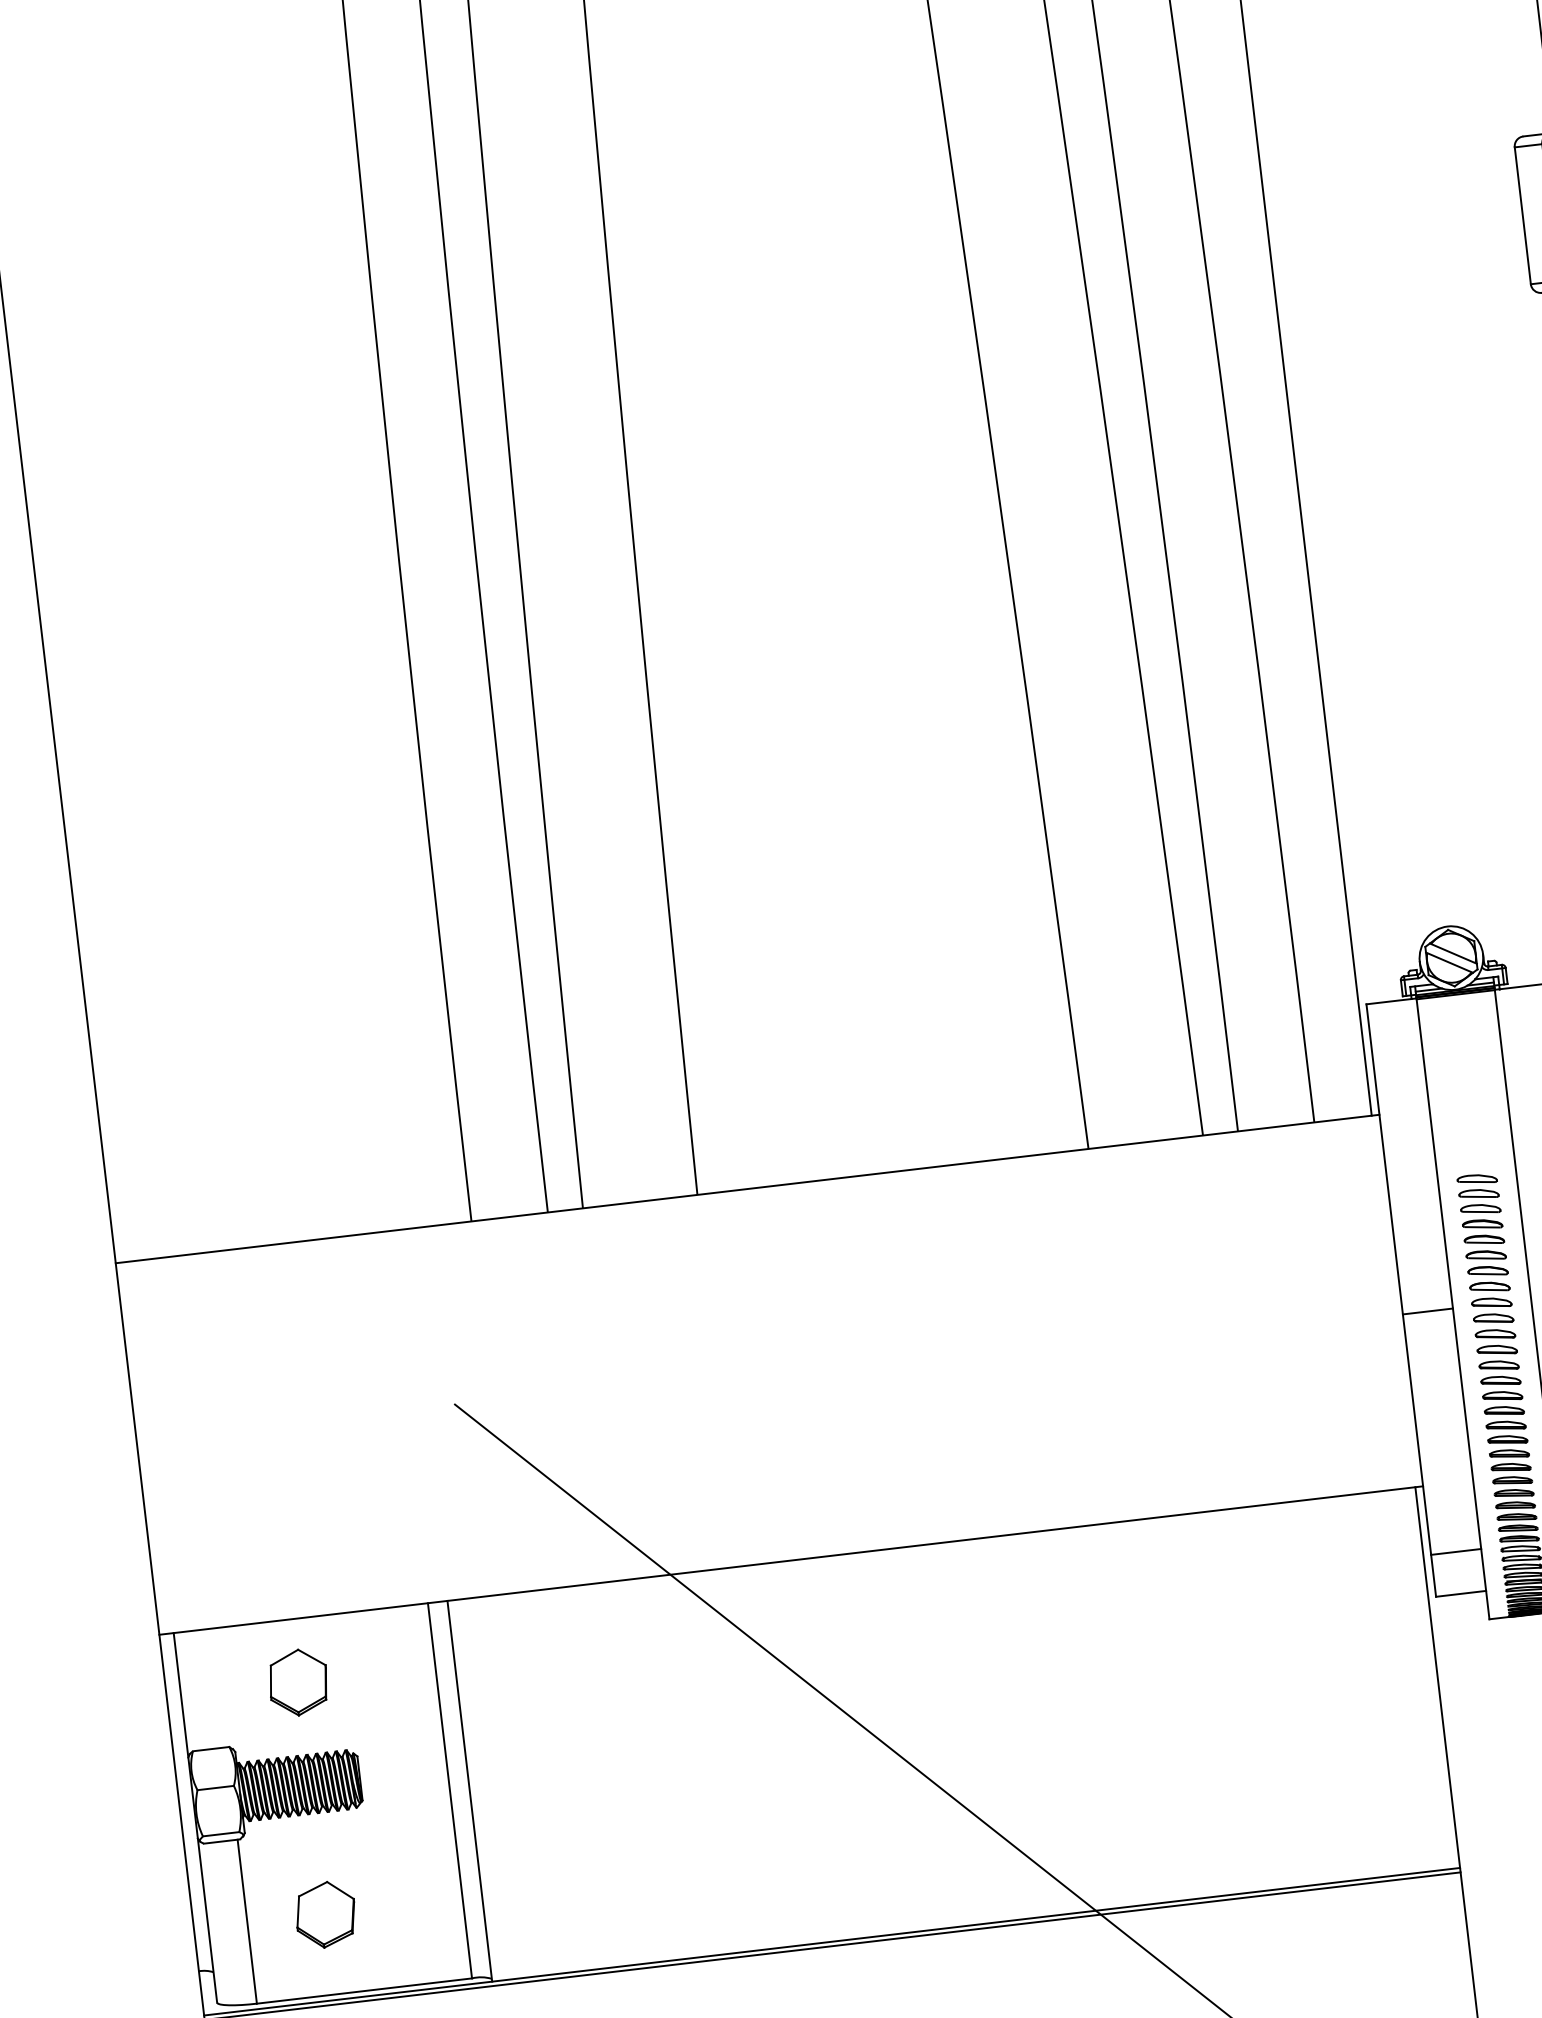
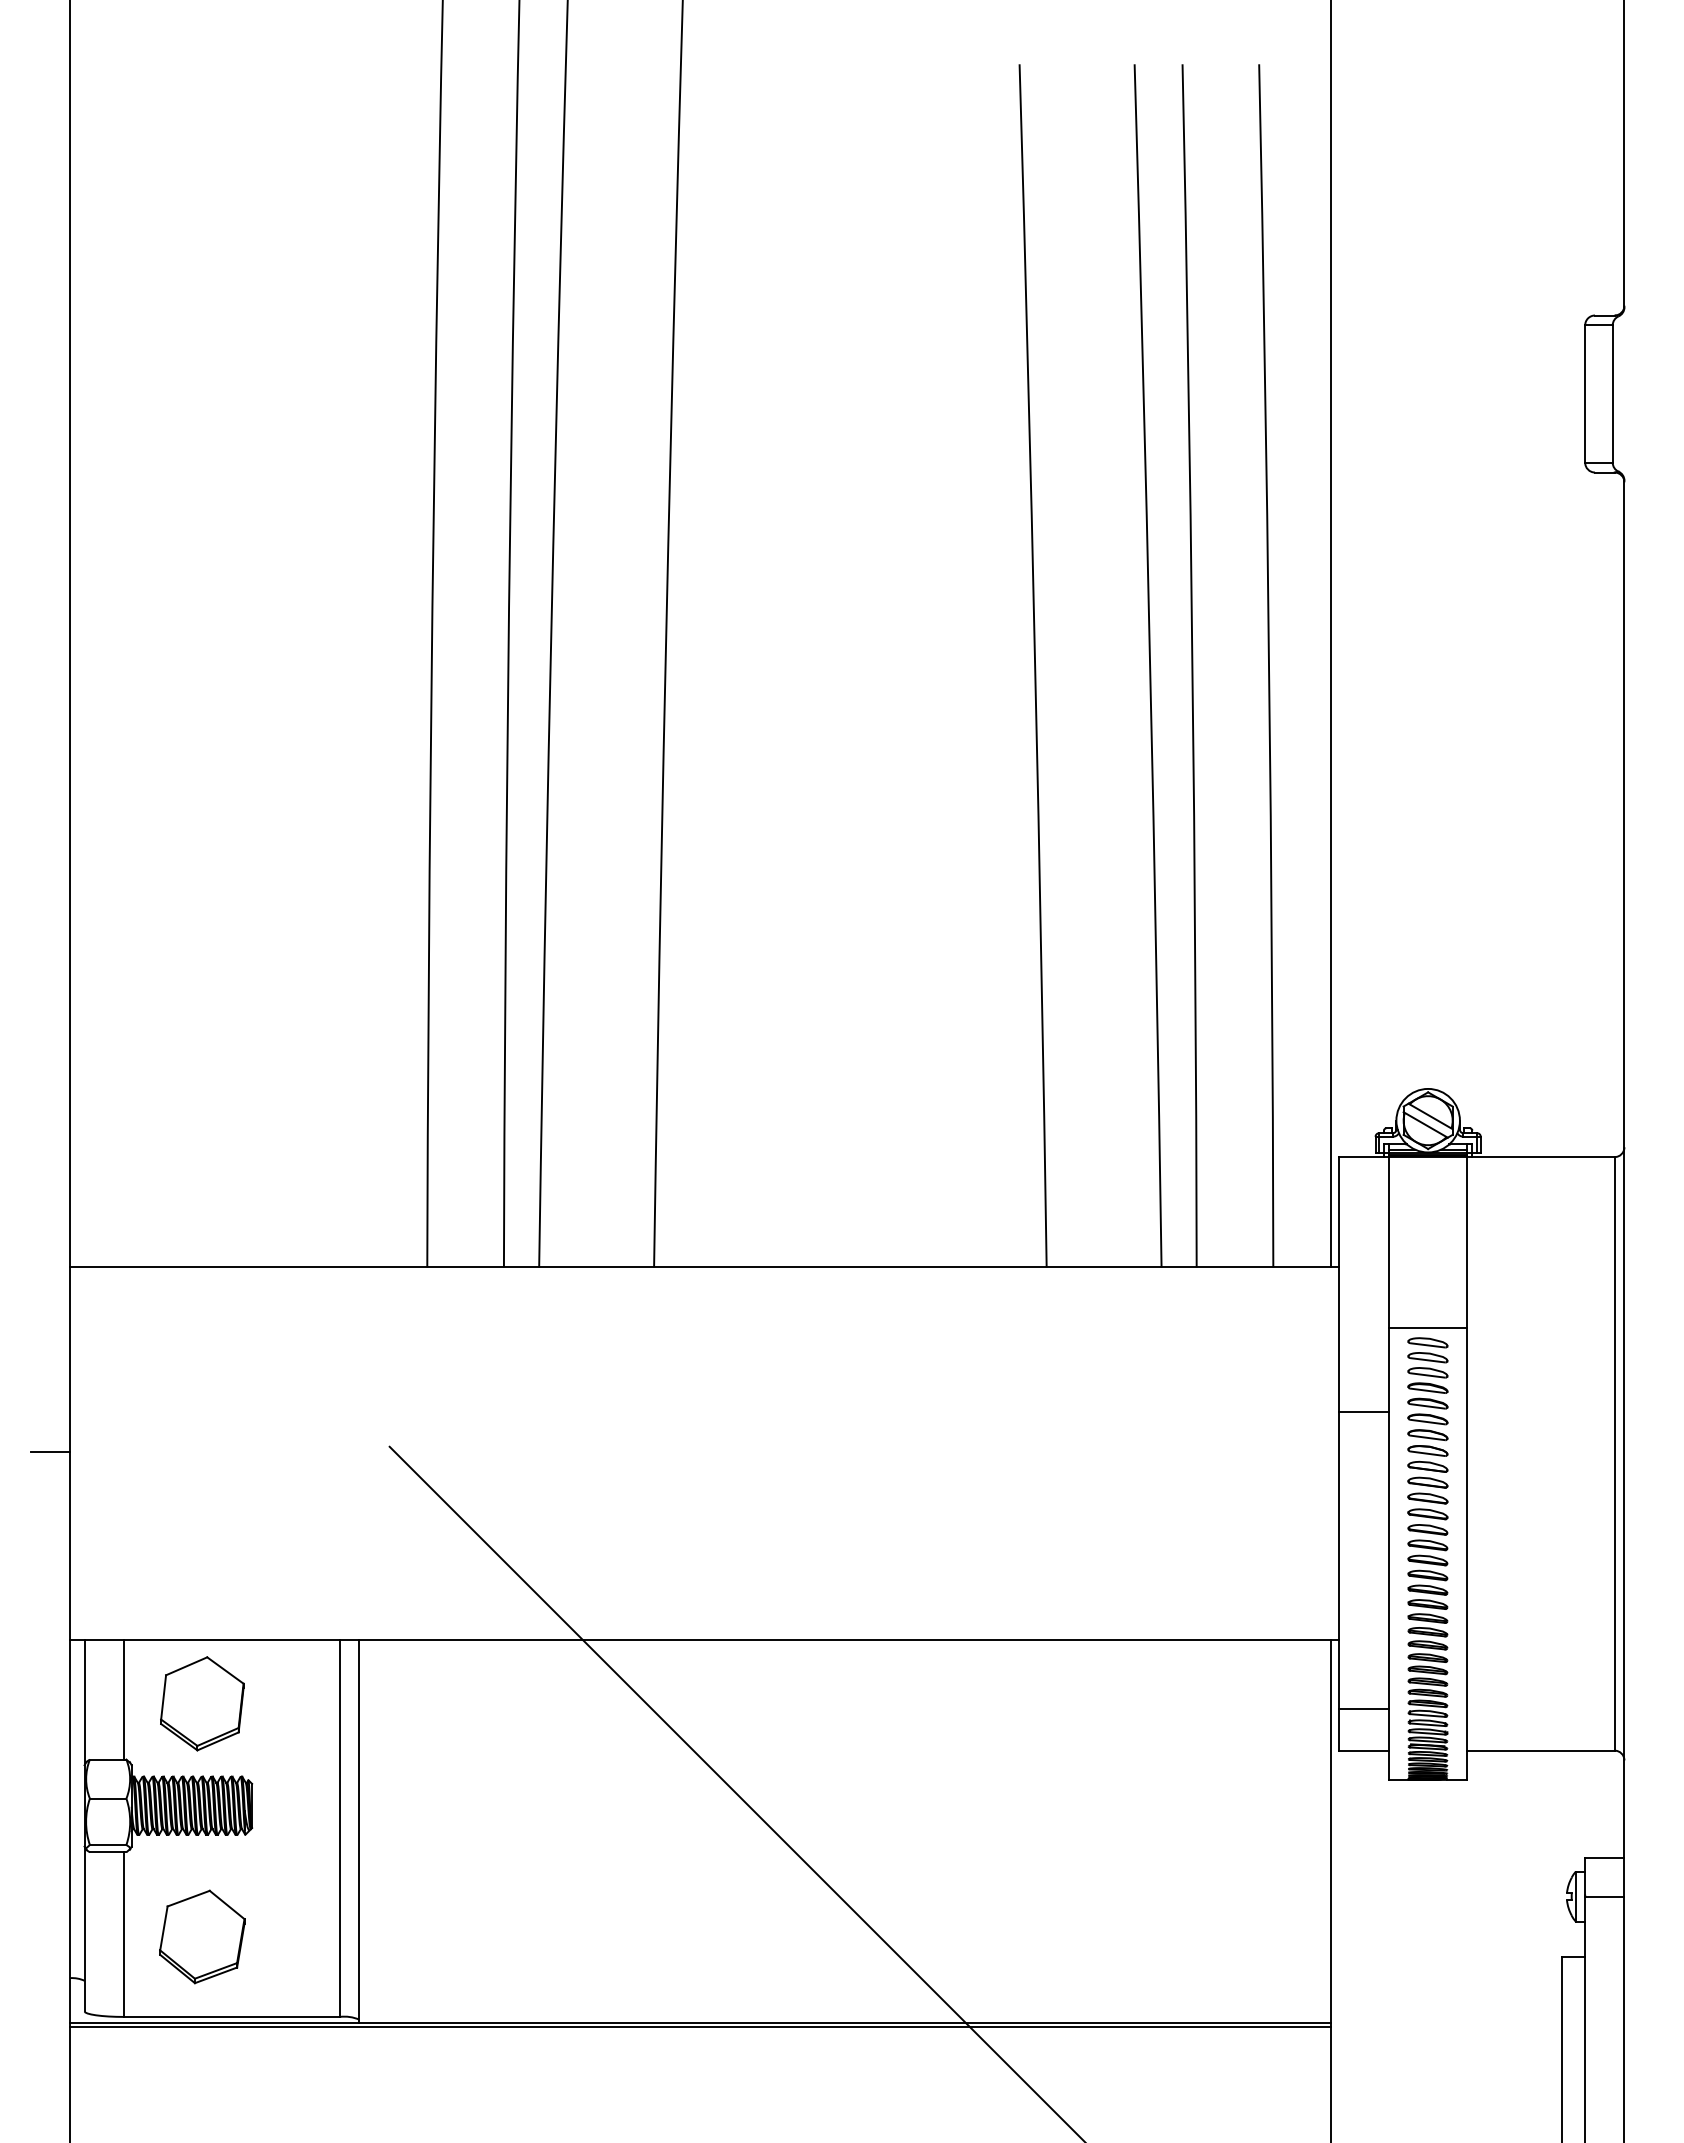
line: (1474, 1164) -> (1427, 1327), added
line: (1427, 1311) -> (1363, 1411), moved
line: (117, 1449) -> (50, 1452), added
part: (298, 1682) -> (202, 1703), size x1.43
line: (219, 1687) -> (123, 1699), added
part: (325, 1914) -> (202, 1936), size x1.43

